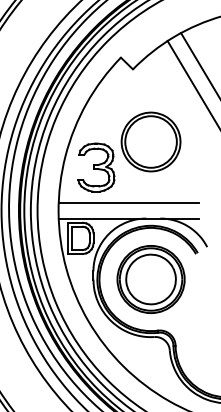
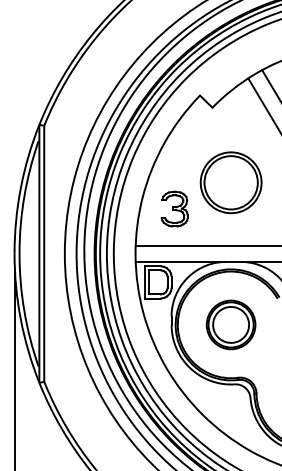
part: (96, 166) -> (174, 208), size x0.7
part: (150, 279) -> (230, 324), size x0.7

